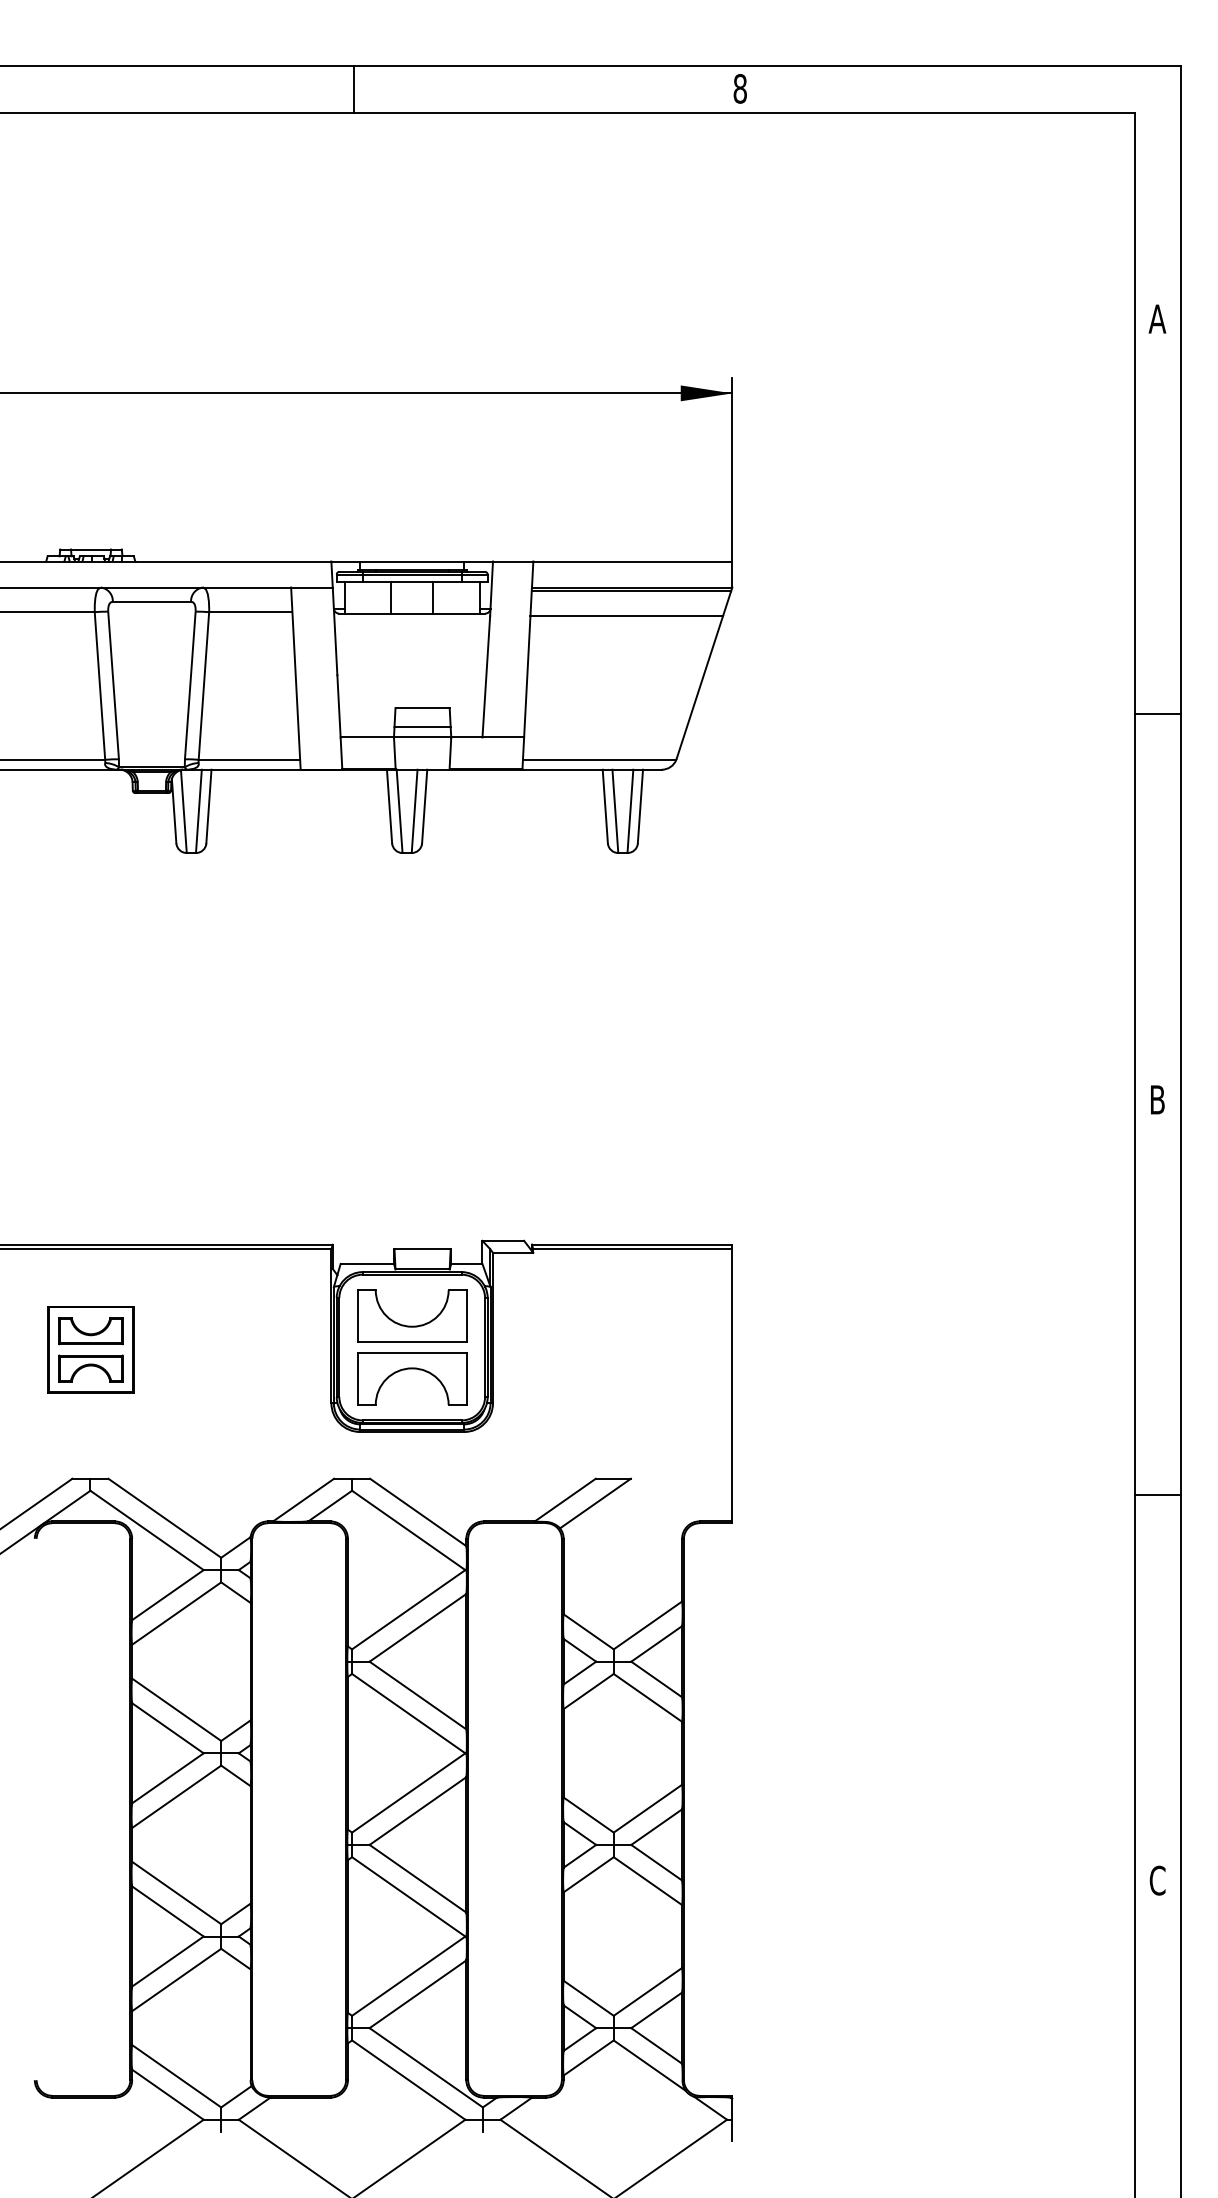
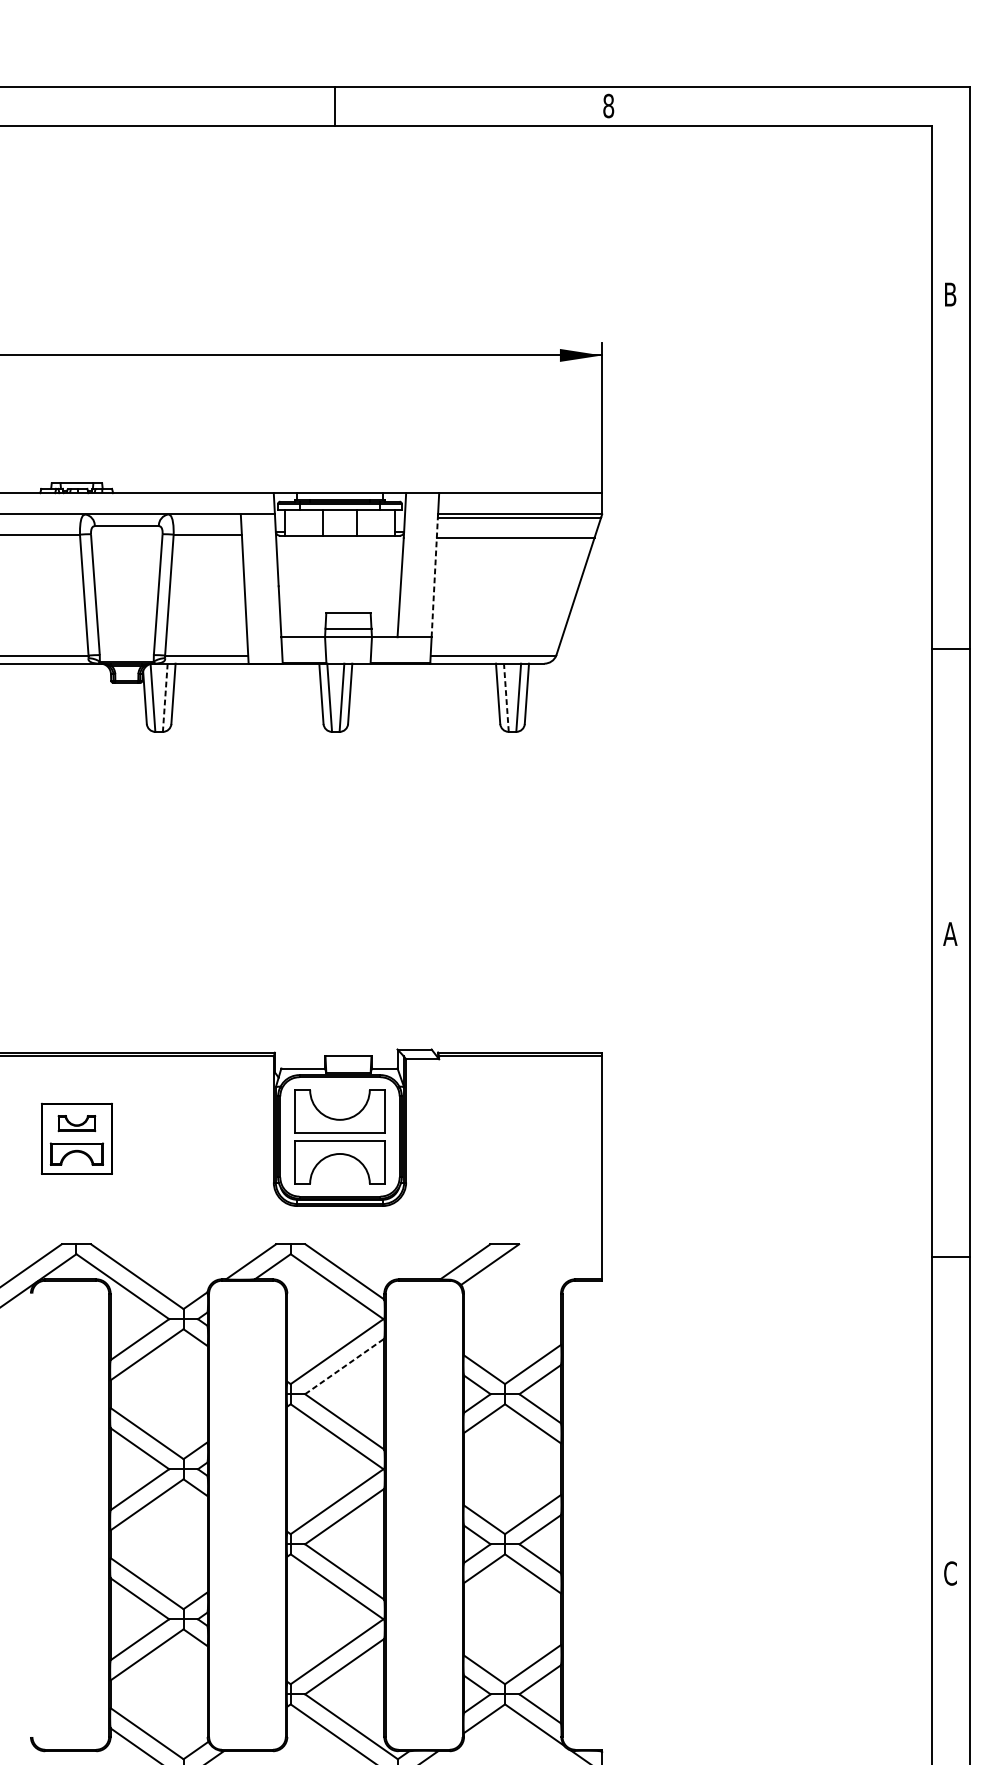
line: (353, 88) -> (335, 105), moved
text: (1157, 318) -> (950, 294), A -> B
line: (528, 662) -> (435, 575), solid -> dashed
line: (1157, 713) -> (950, 648), moved
line: (198, 811) -> (164, 697), solid -> dashed
line: (615, 811) -> (506, 697), solid -> dashed
text: (1157, 1099) -> (950, 933), B -> A
part: (90, 1331) -> (76, 1123), size x0.7
line: (418, 1627) -> (345, 1366), solid -> dashed

